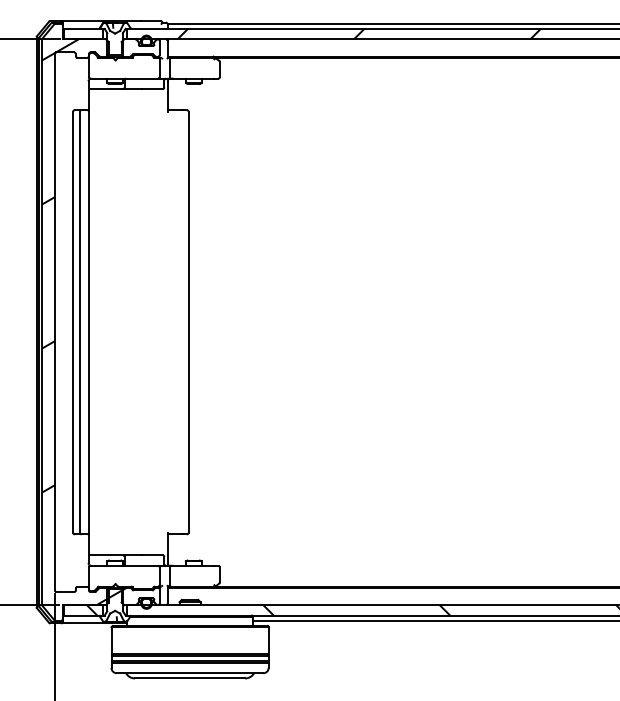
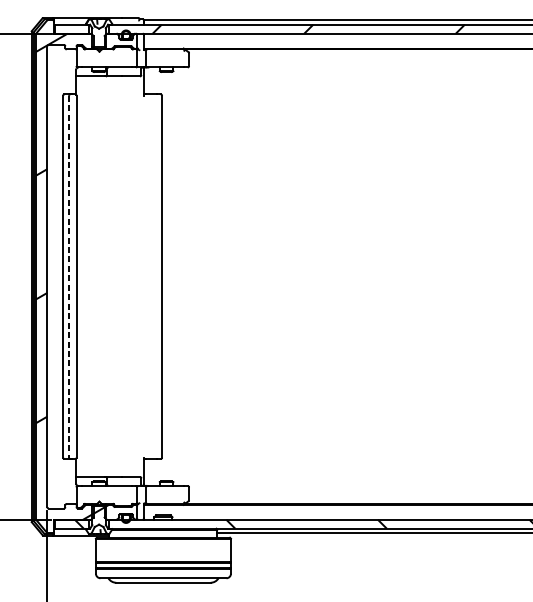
line: (80, 322) -> (69, 276), solid -> dashed

